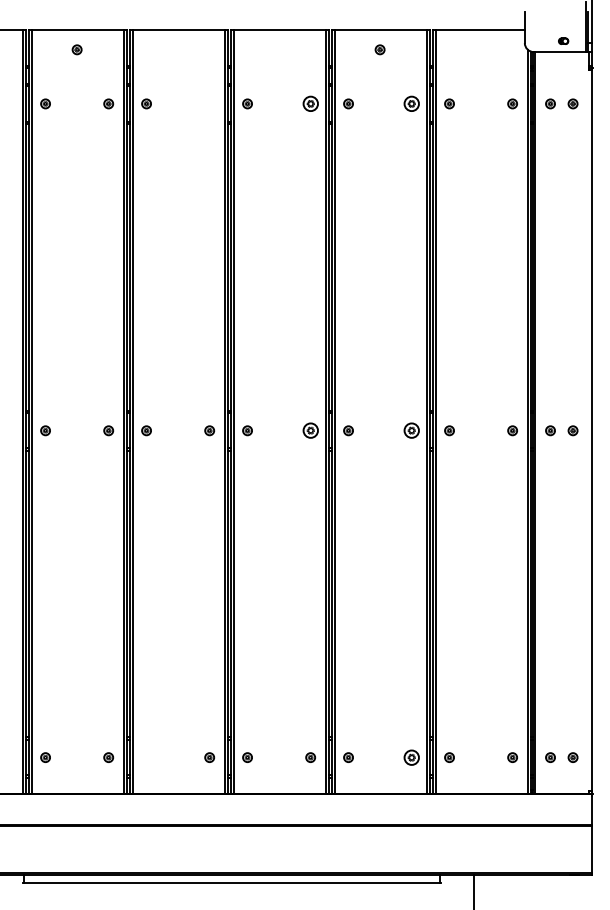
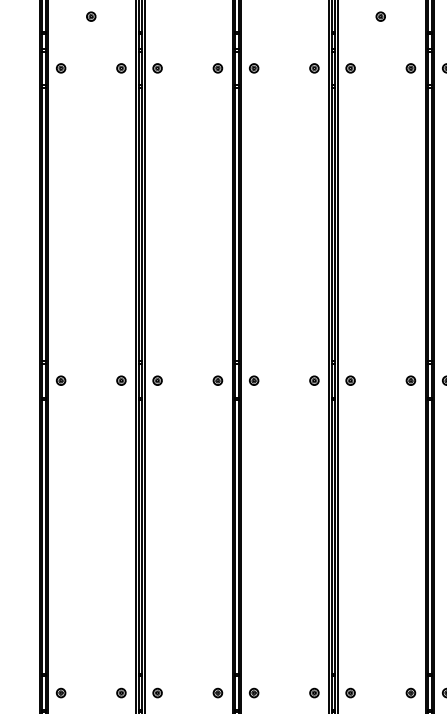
part: (209, 103) -> (217, 67), added
part: (310, 103) -> (314, 67), size x0.62
part: (411, 103) -> (410, 67), size x0.62
part: (310, 430) -> (314, 380), size x0.62
part: (411, 430) -> (410, 380), size x0.62
part: (146, 757) -> (157, 692), added
part: (411, 757) -> (410, 692), size x0.62

